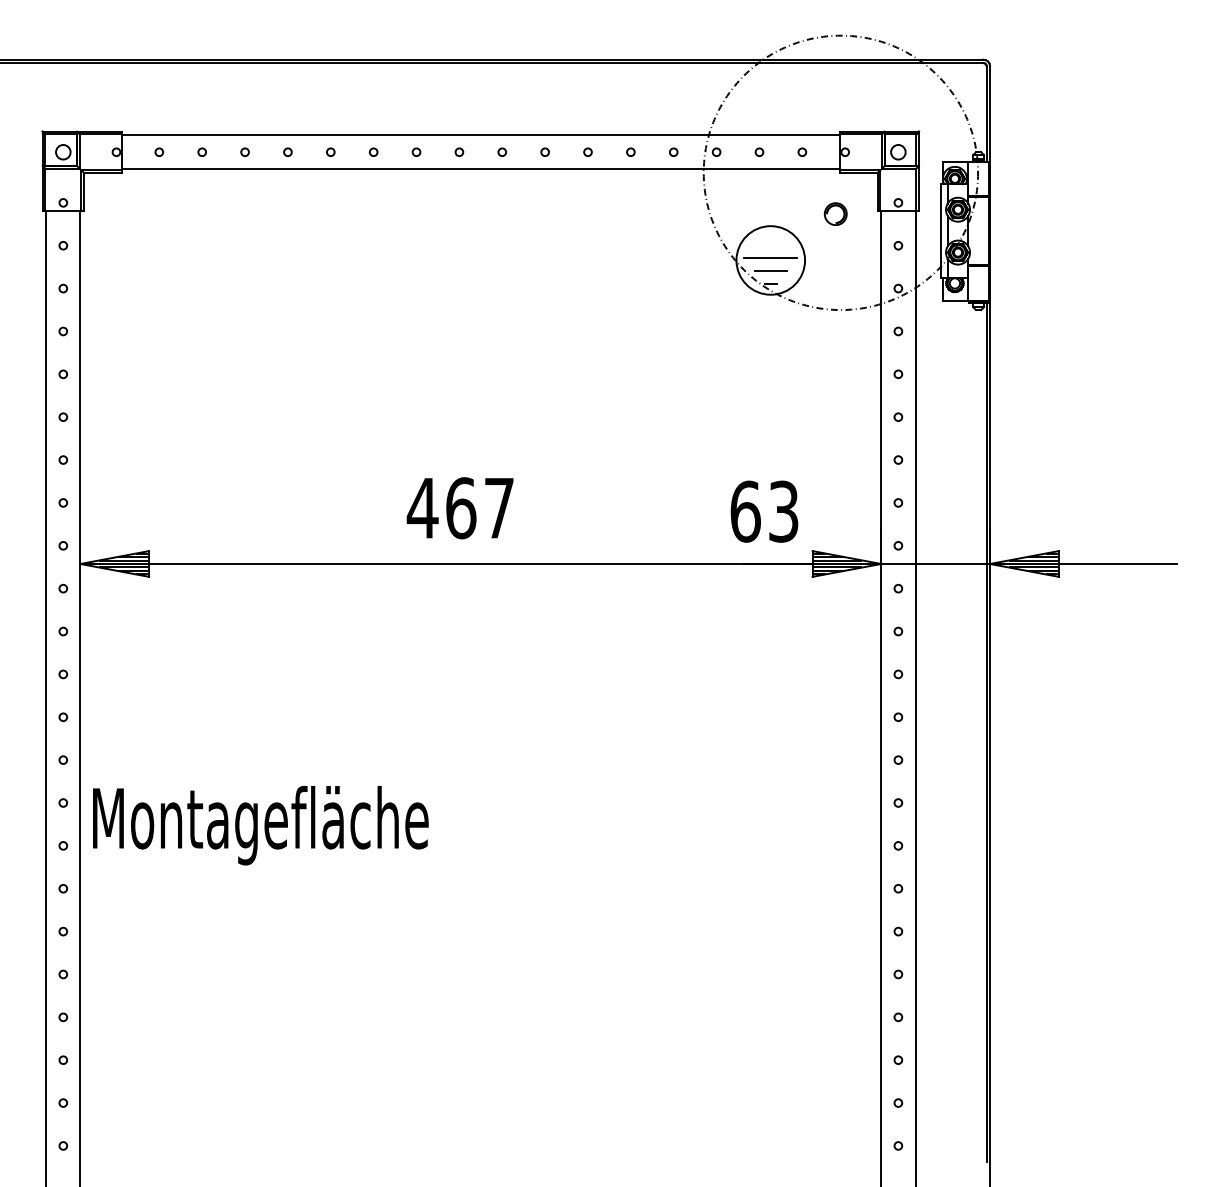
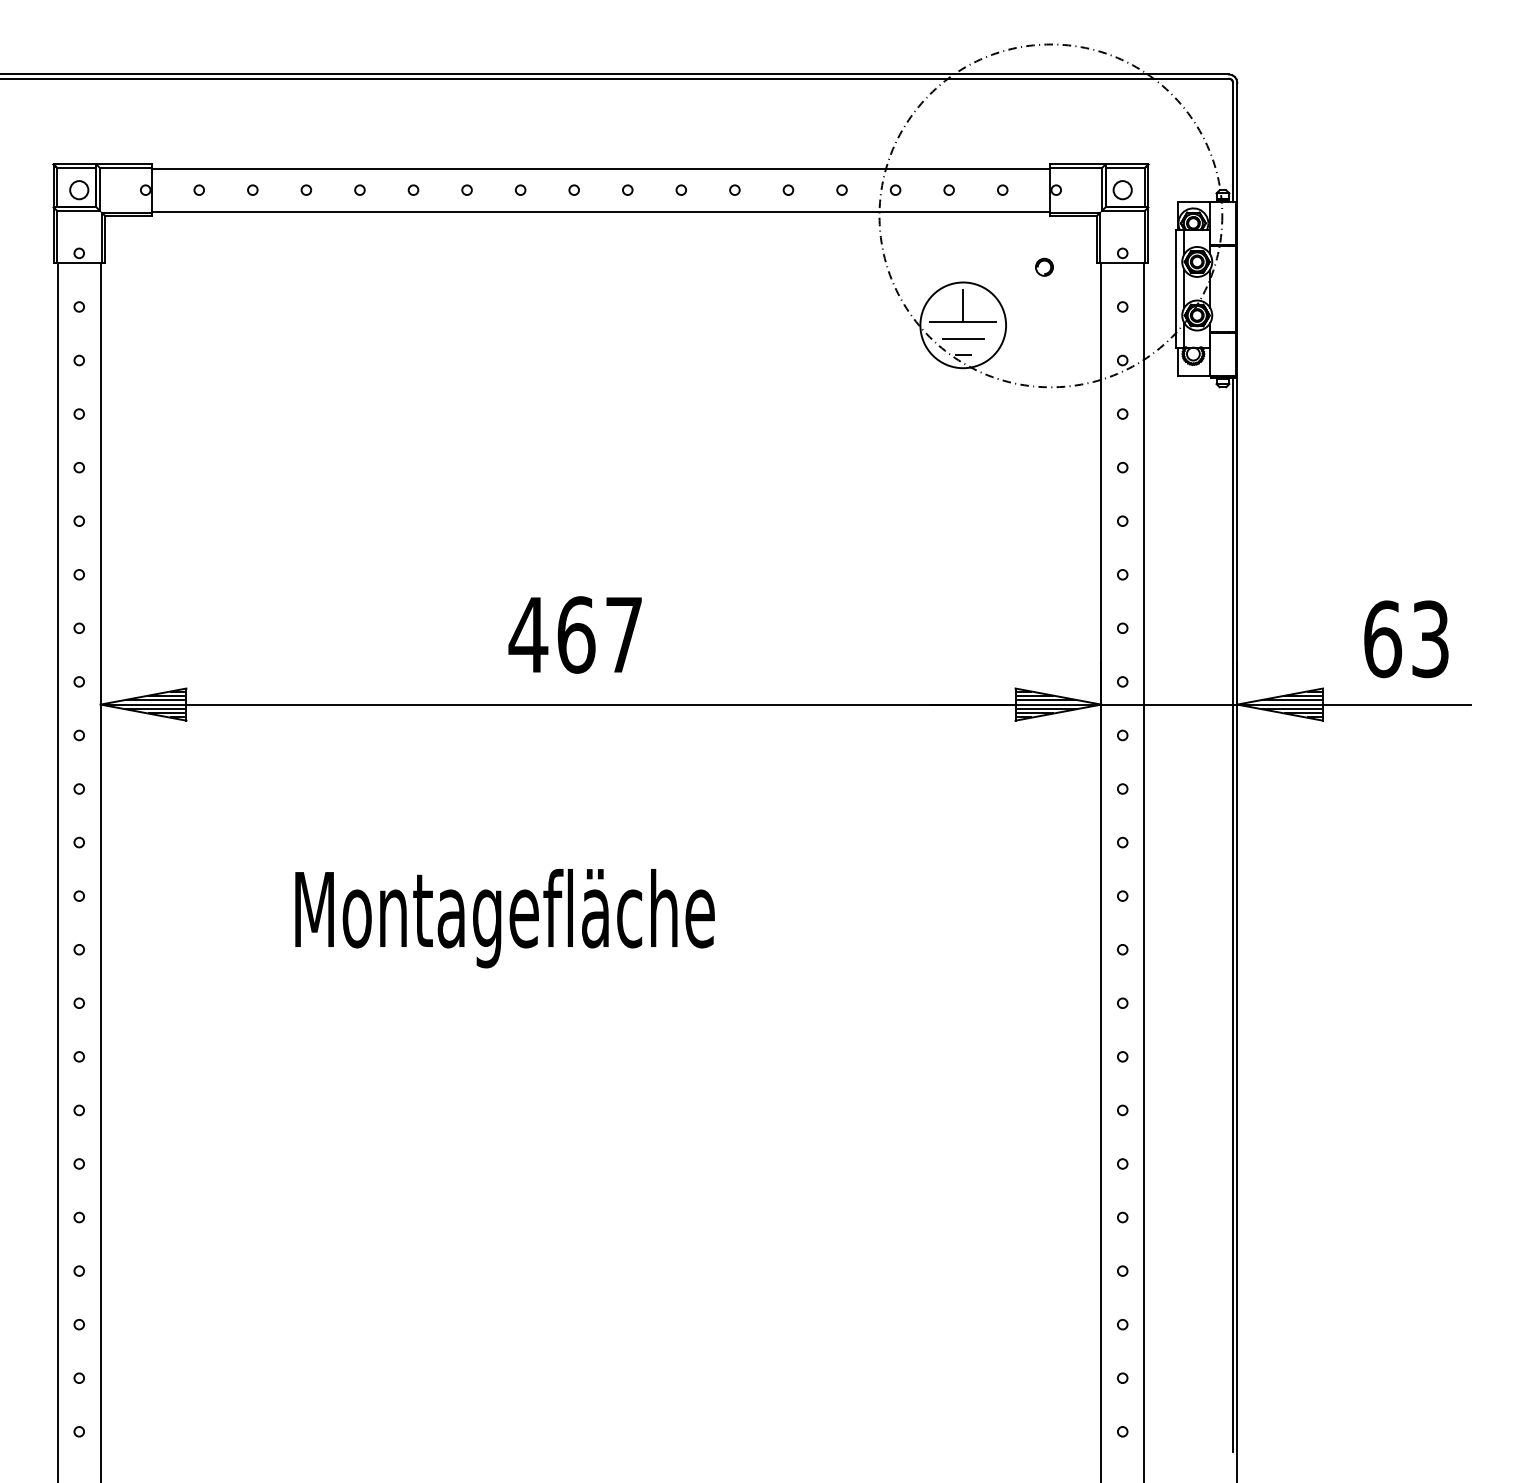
part: (835, 213) -> (1044, 266), size x0.62
line: (770, 244) -> (963, 305), added
text: (764, 511) -> (1406, 639), moved
text: (260, 825) -> (504, 918), moved

